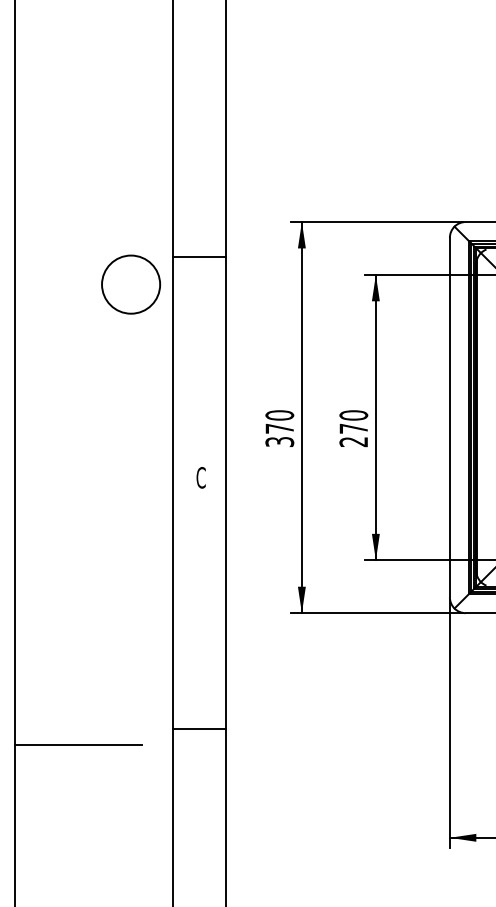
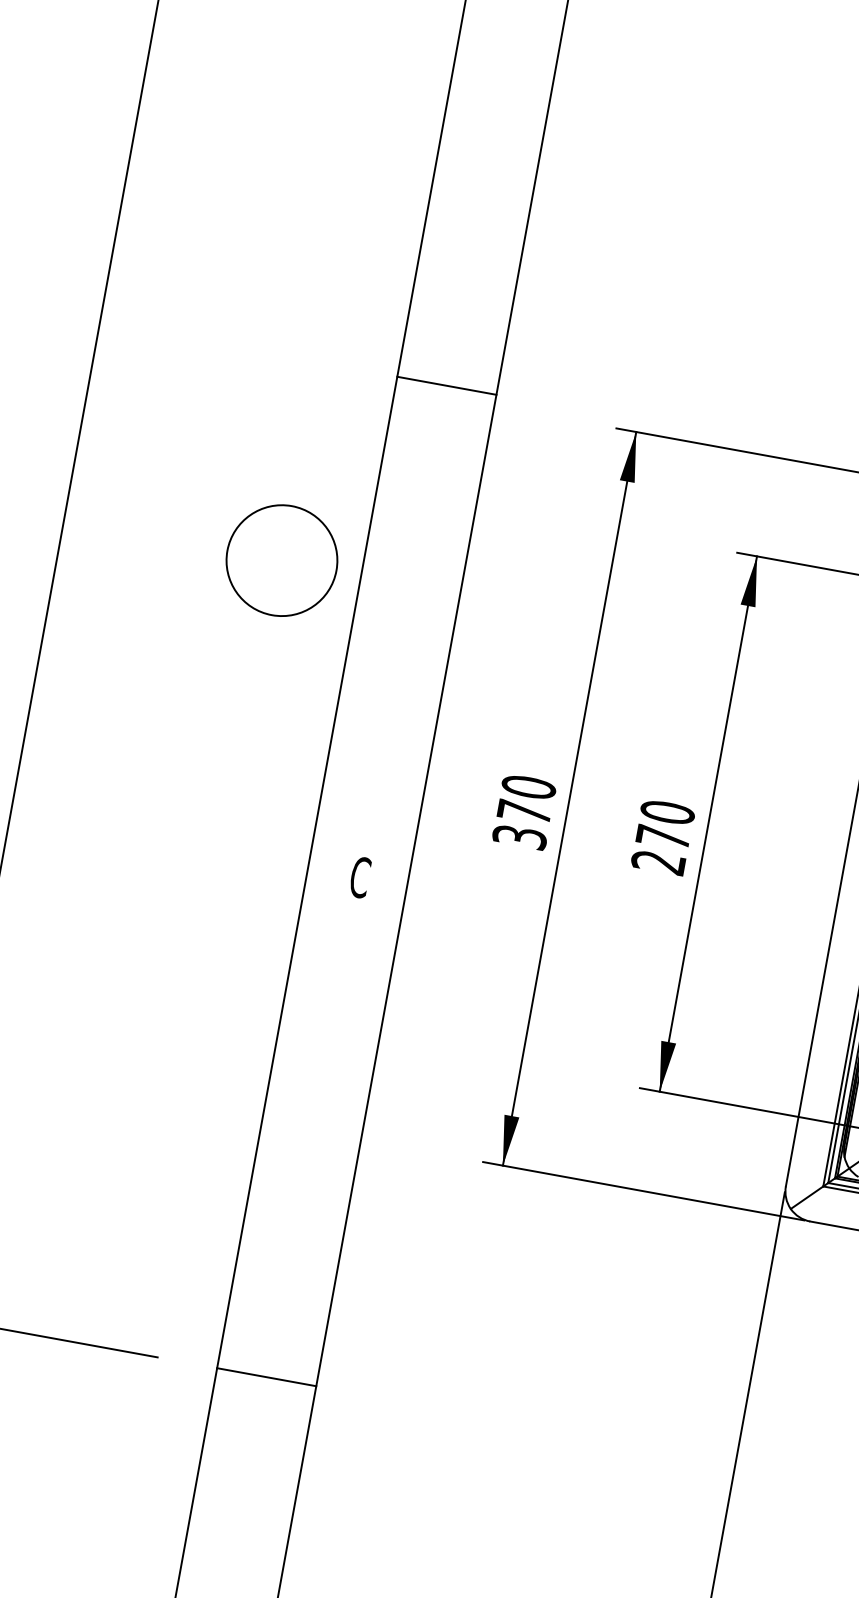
line: (199, 256) -> (446, 384), moved
circle: (131, 284) -> (282, 560), moved
line: (199, 728) -> (266, 1377), moved

